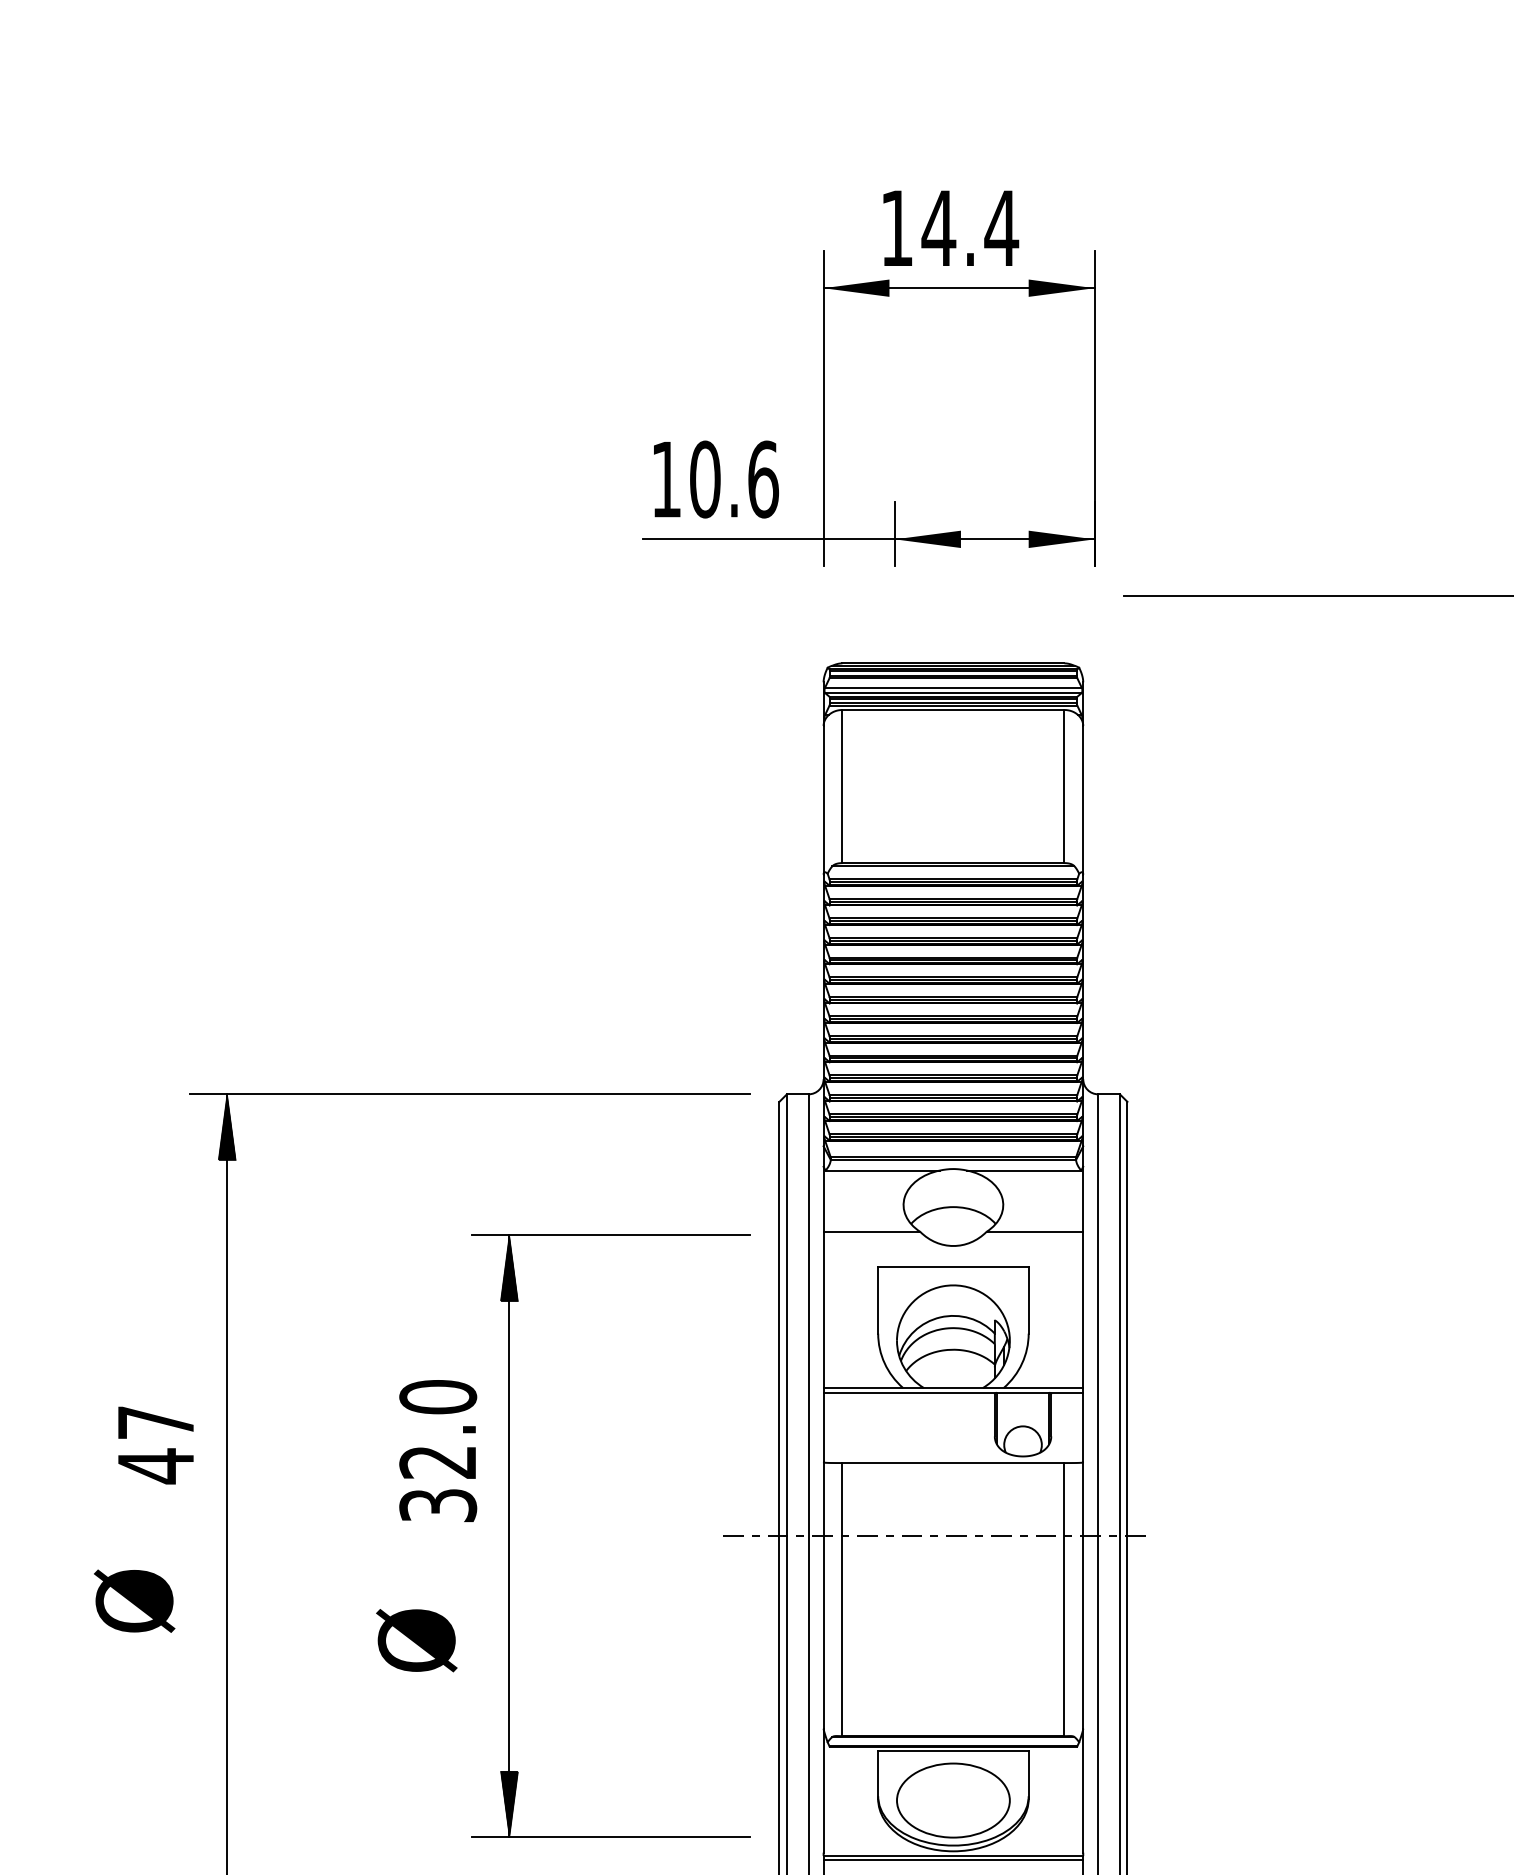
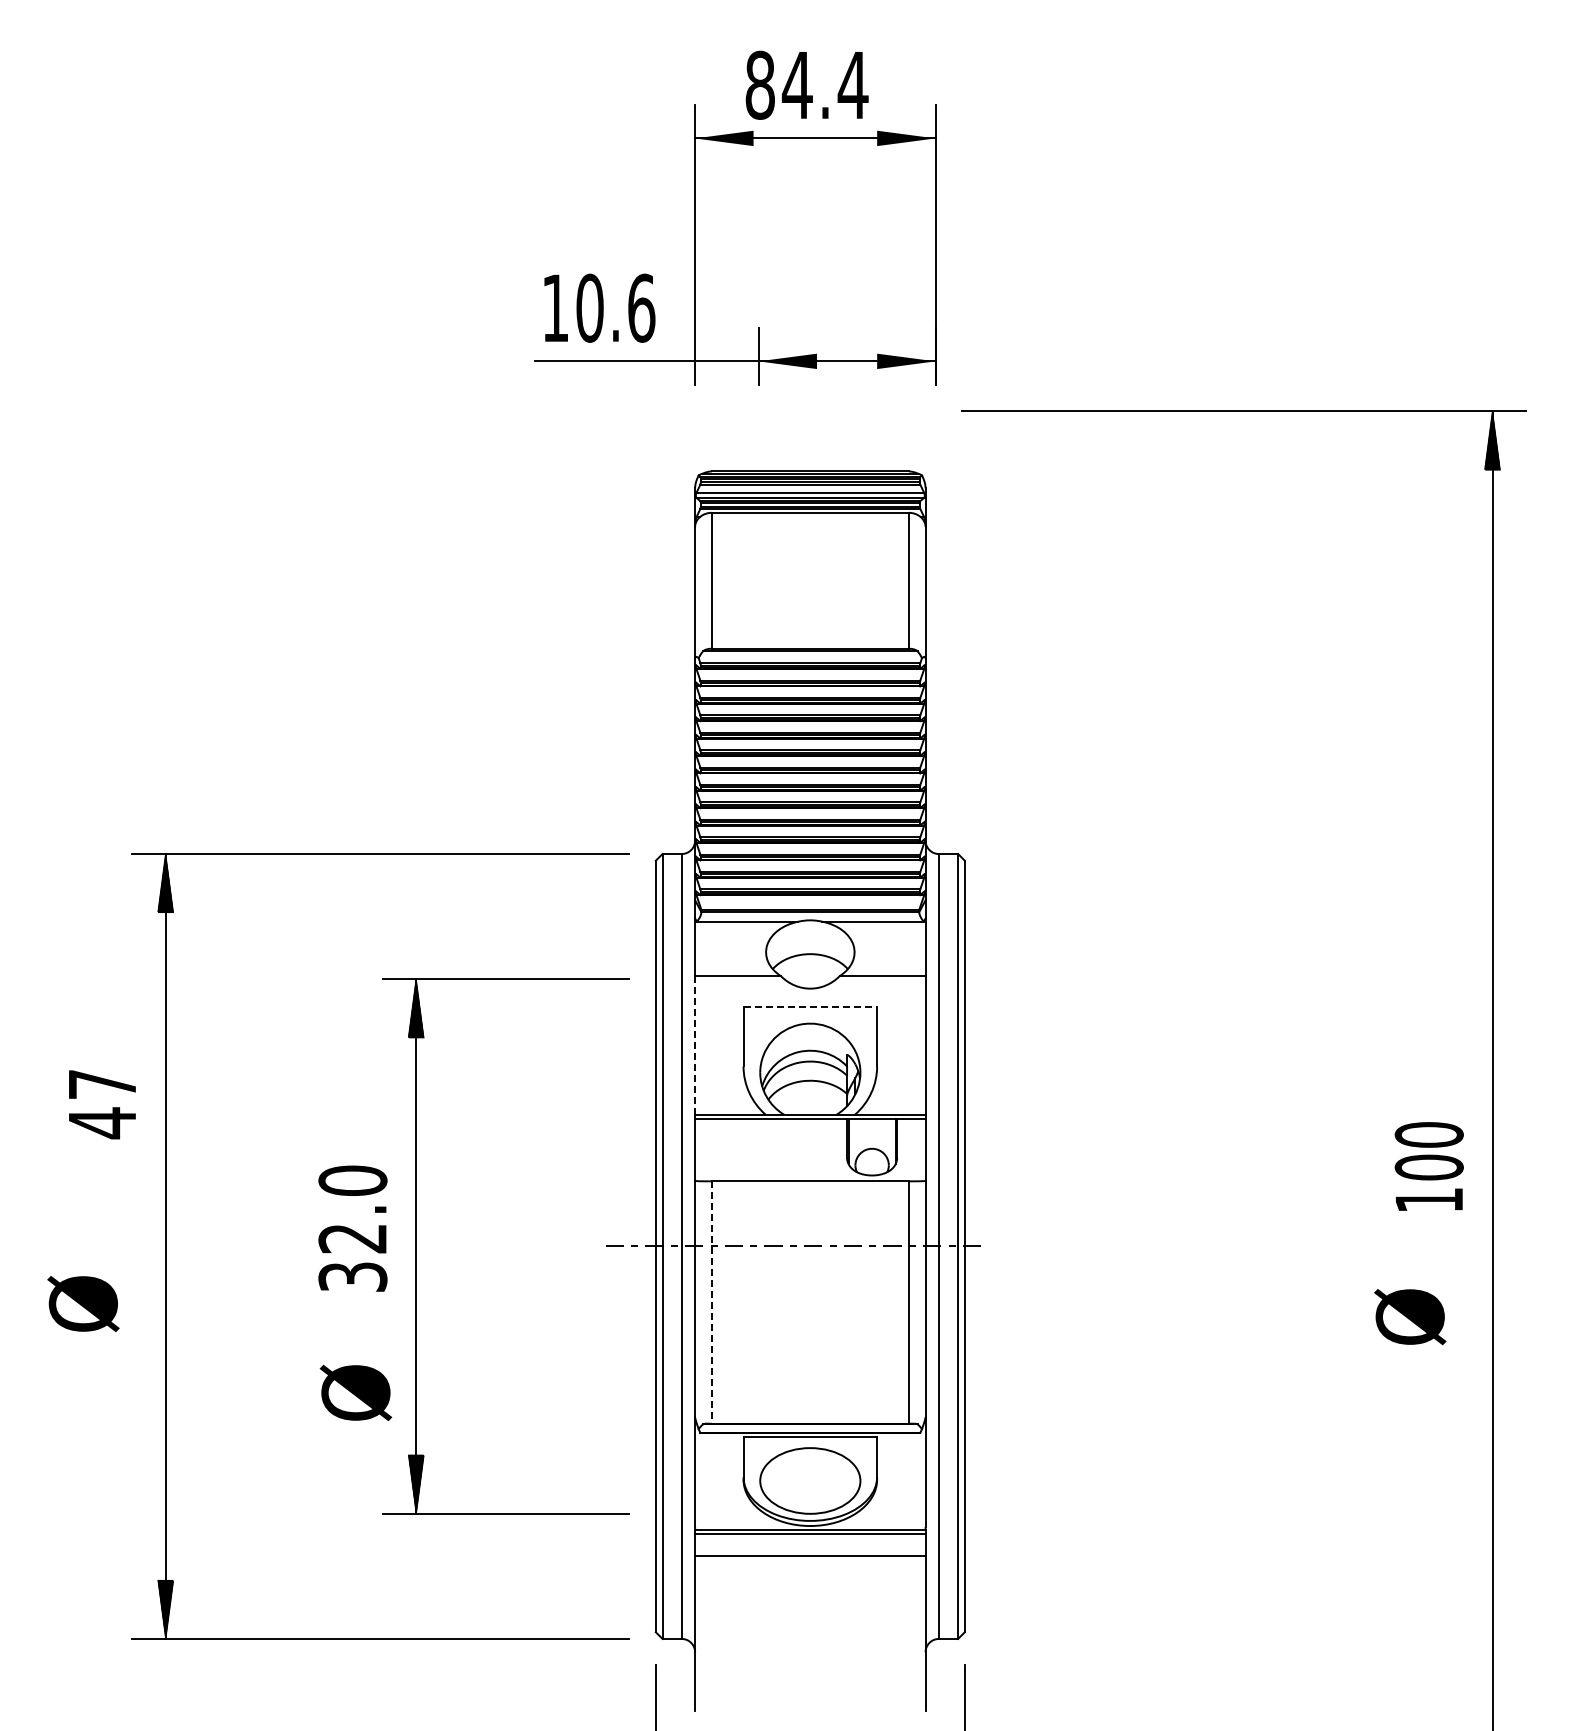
text: (896, 227) -> (759, 84), 14.4 -> 84.4
line: (953, 1267) -> (810, 1007), solid -> dashed
line: (824, 1308) -> (695, 1044), solid -> dashed
text: (156, 1445) -> (102, 1104), moved
text: (437, 1450) -> (352, 1228), moved
line: (842, 1600) -> (711, 1303), solid -> dashed
text: (416, 1641) -> (355, 1393), moved

